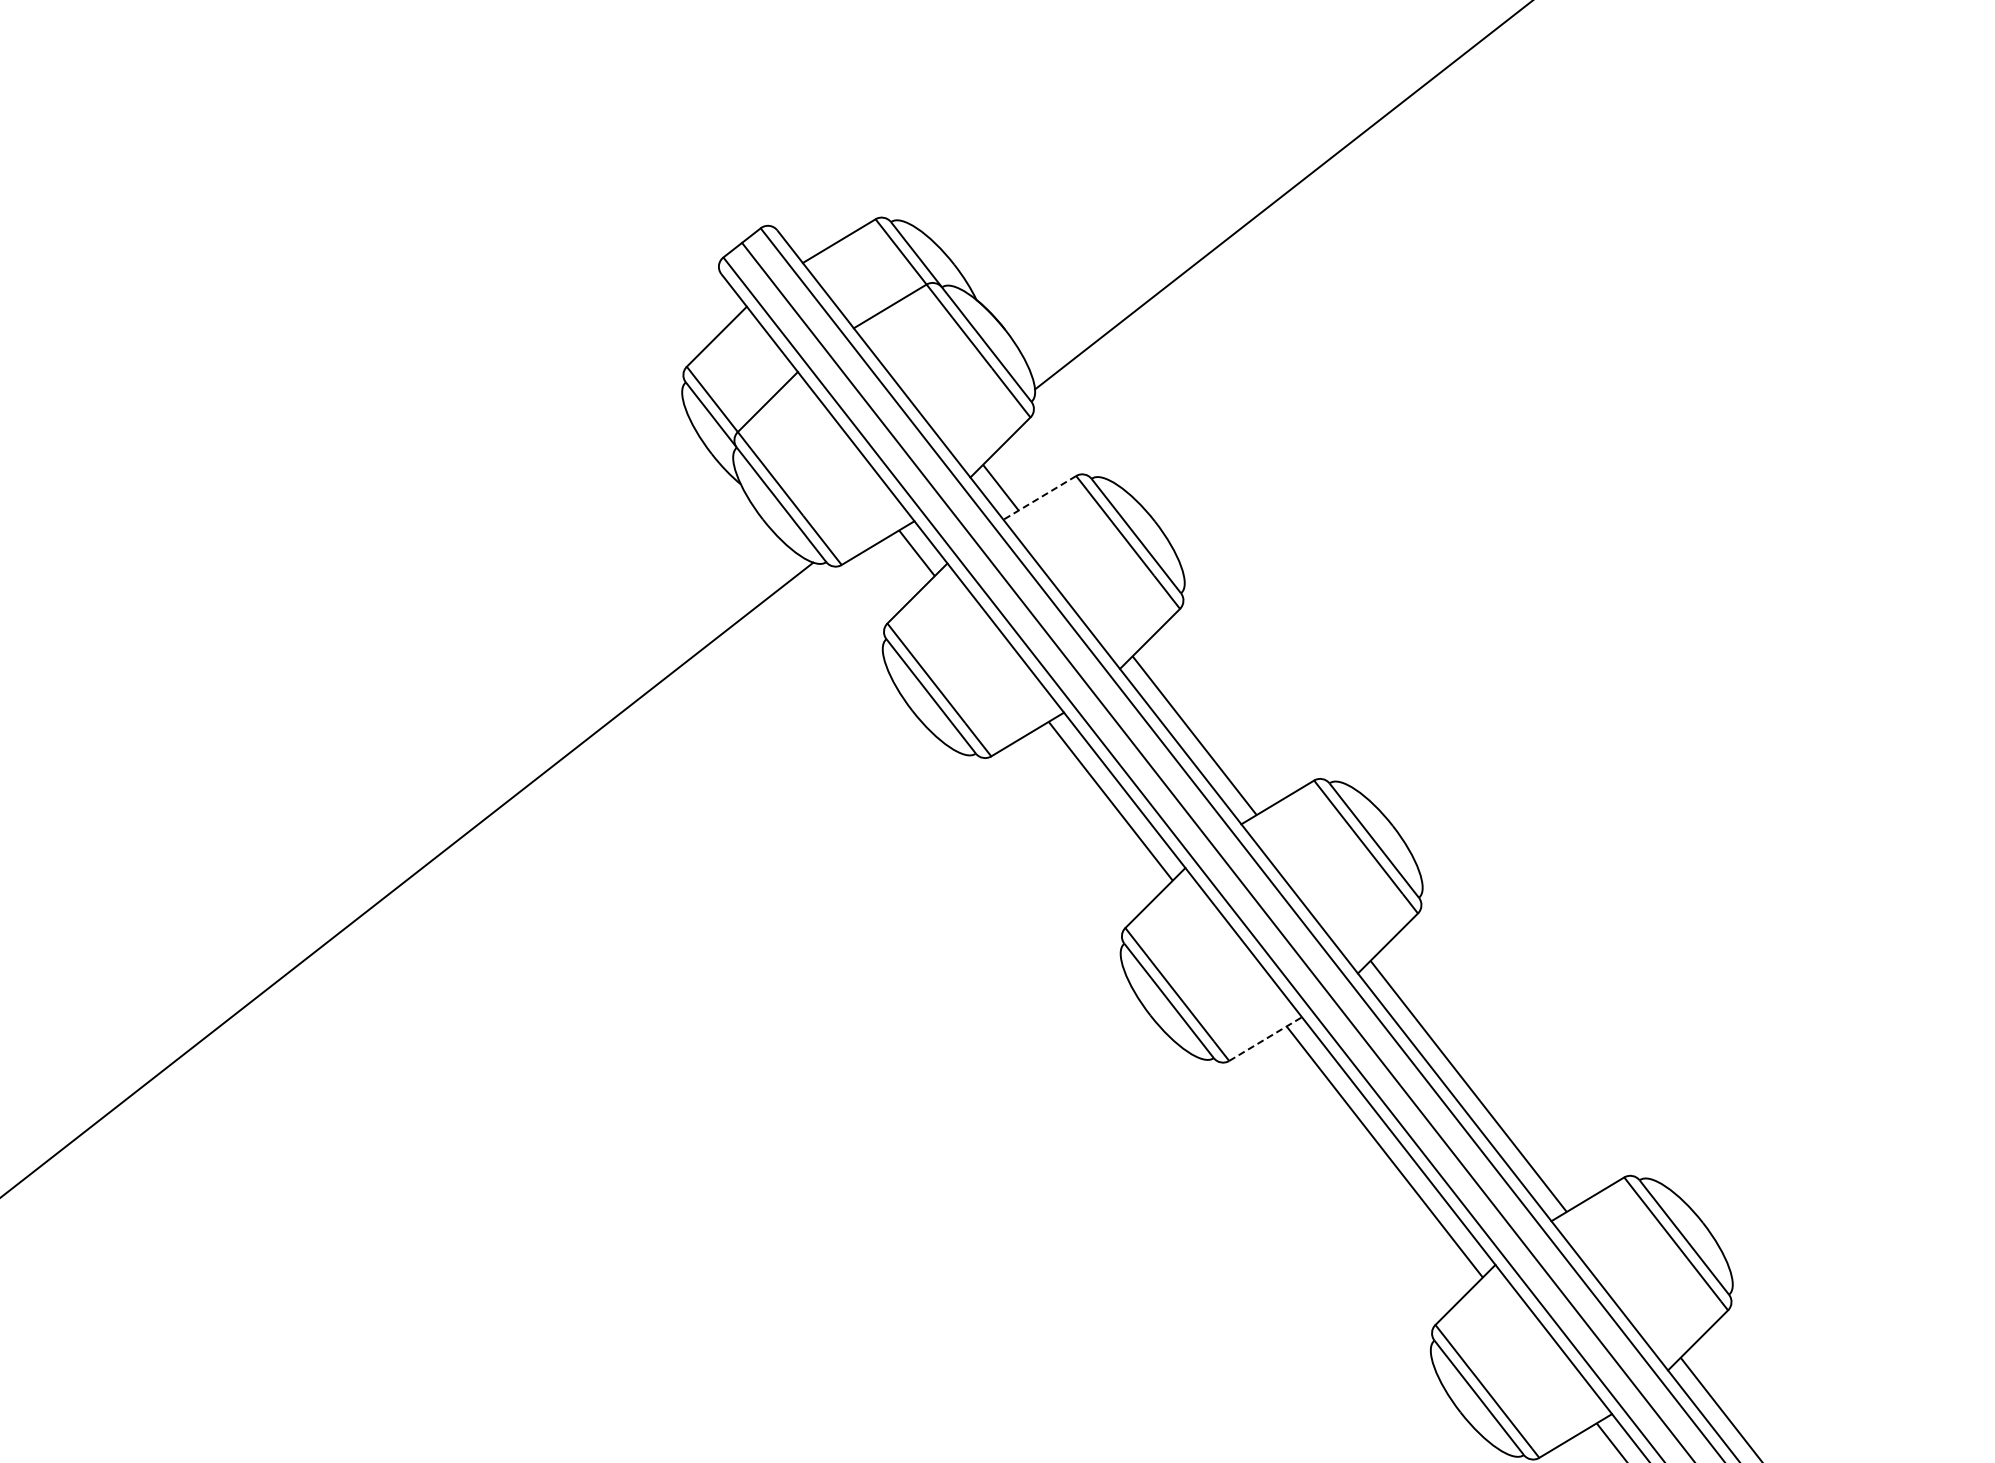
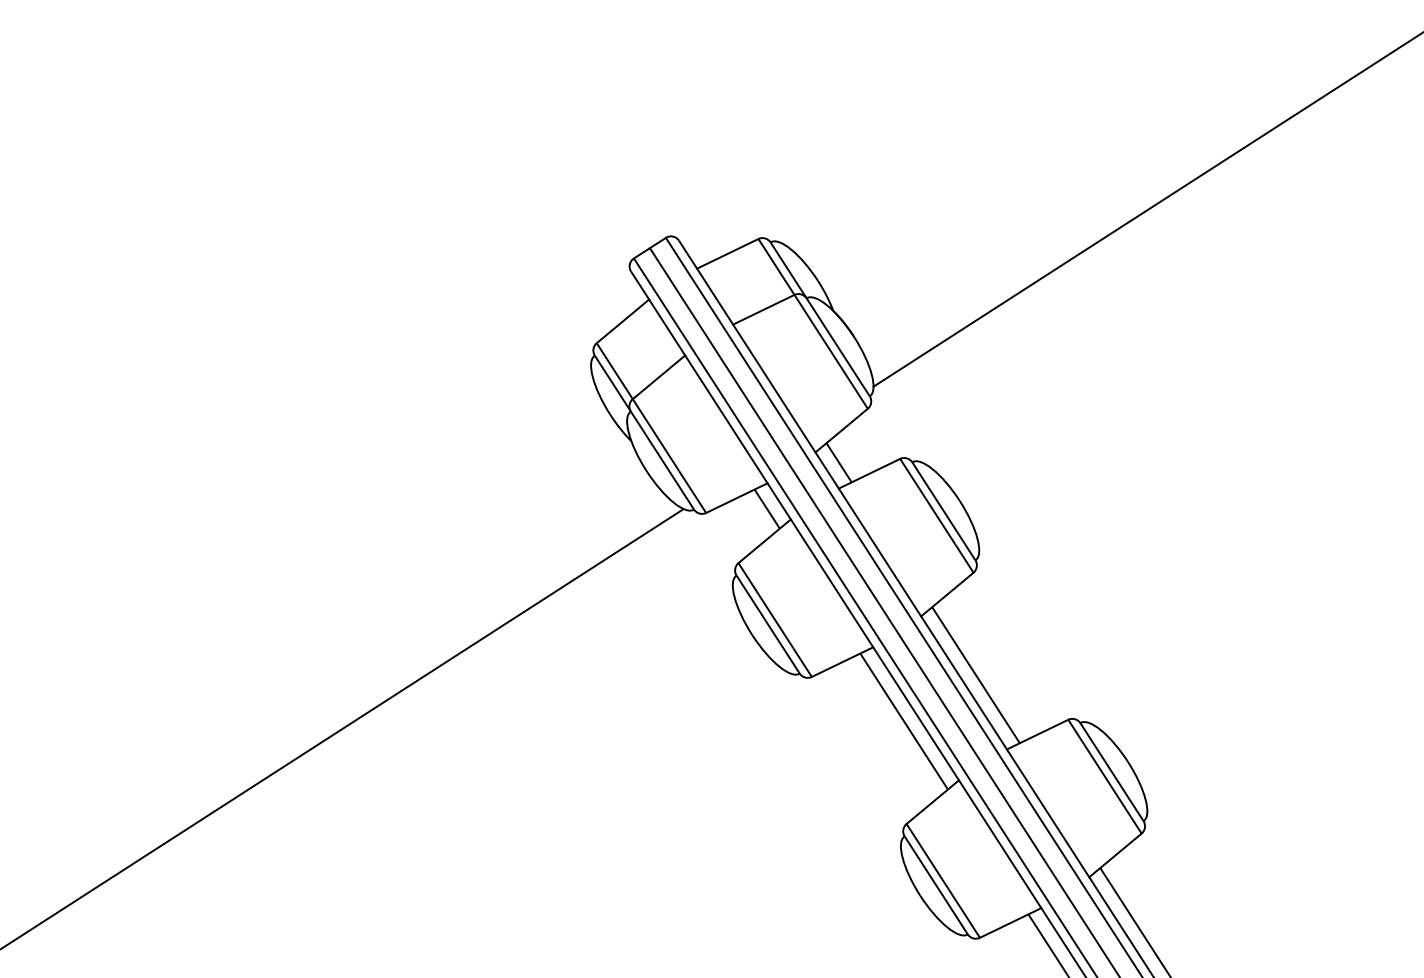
line: (1039, 498) -> (869, 474), dashed -> solid
line: (1266, 1038) -> (1011, 922), dashed -> solid

